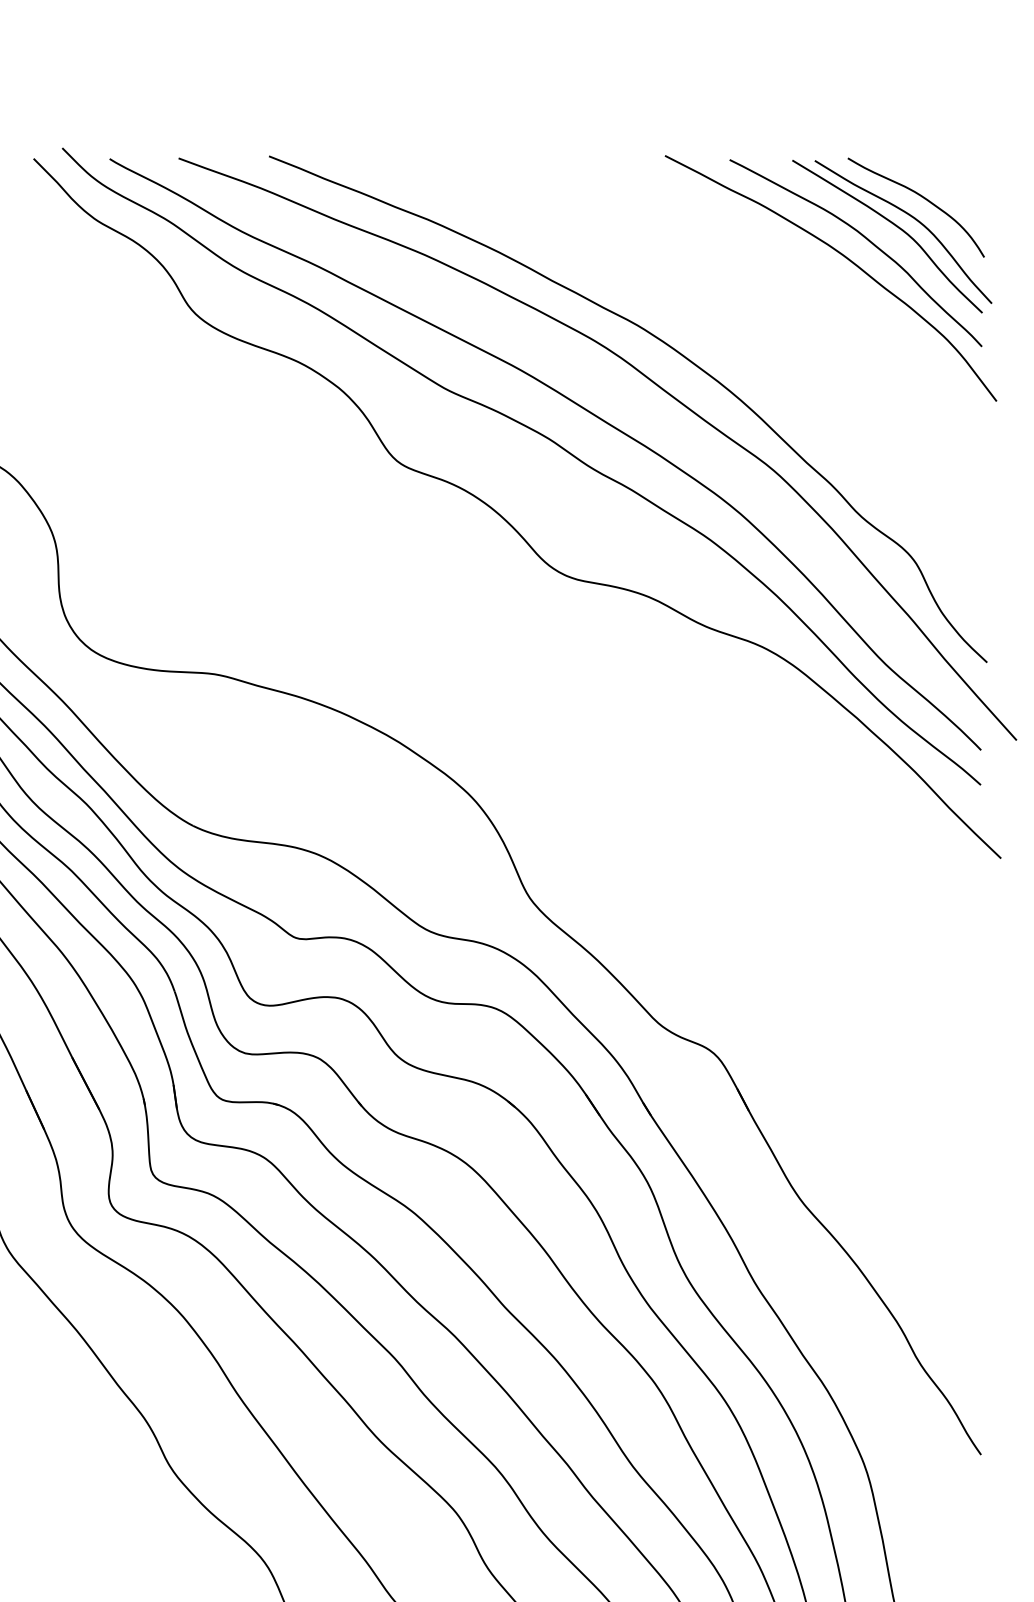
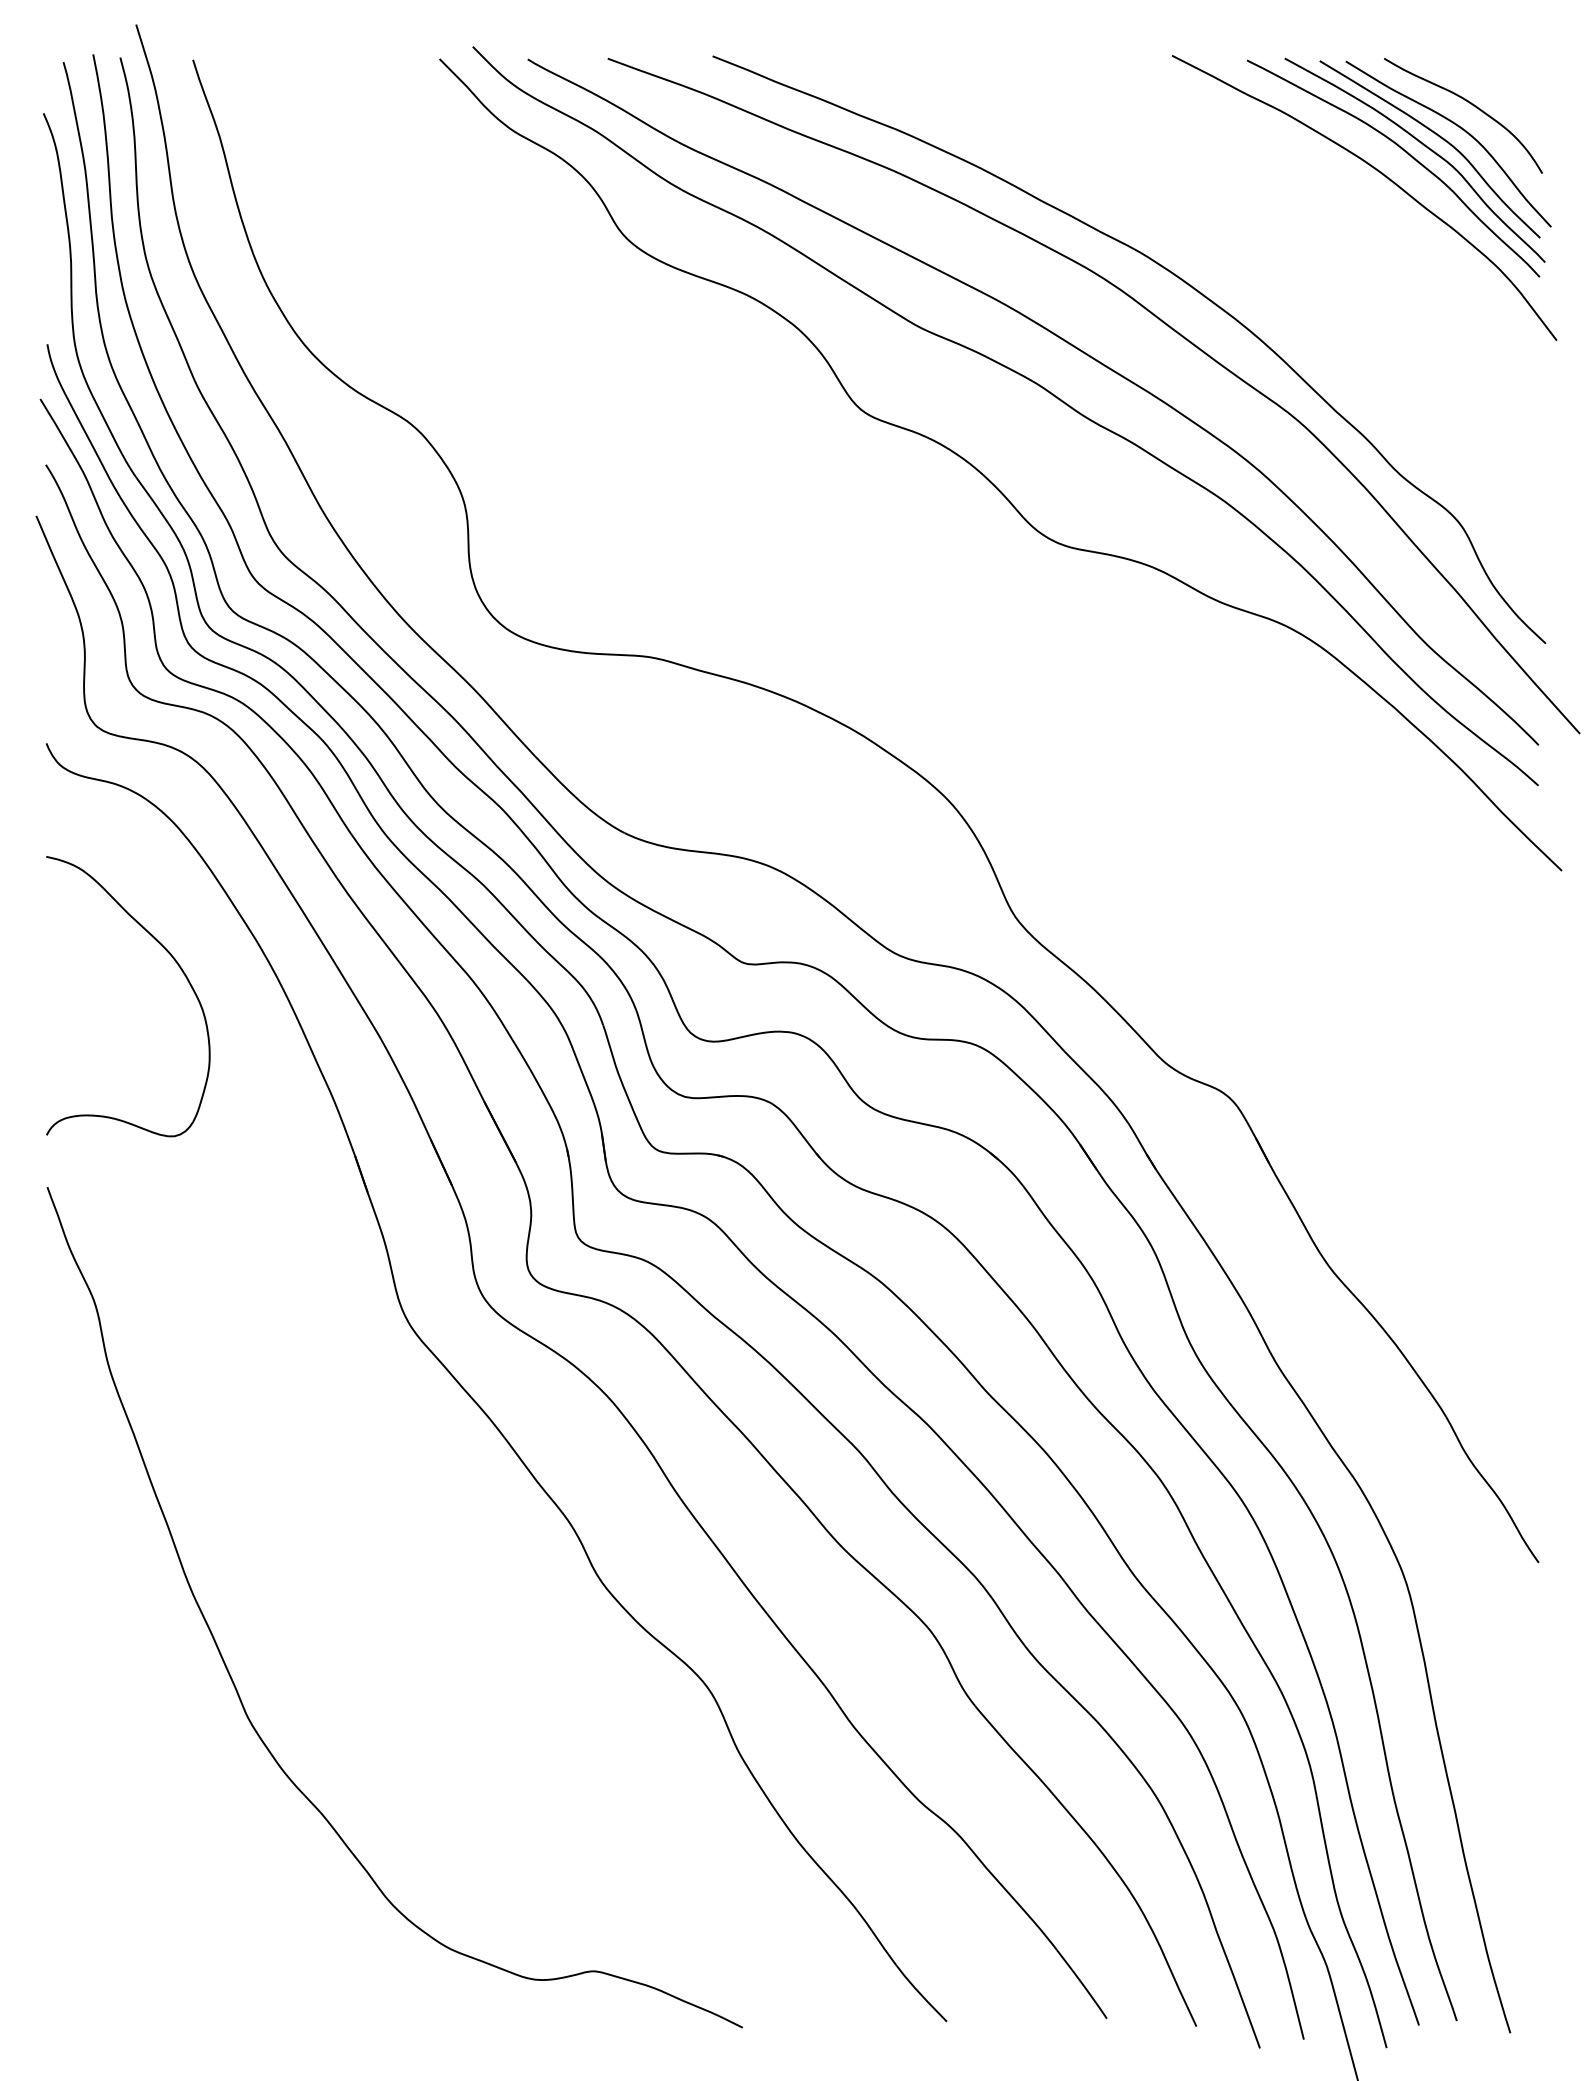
curve: (882, 234) -> (1424, 146), added

